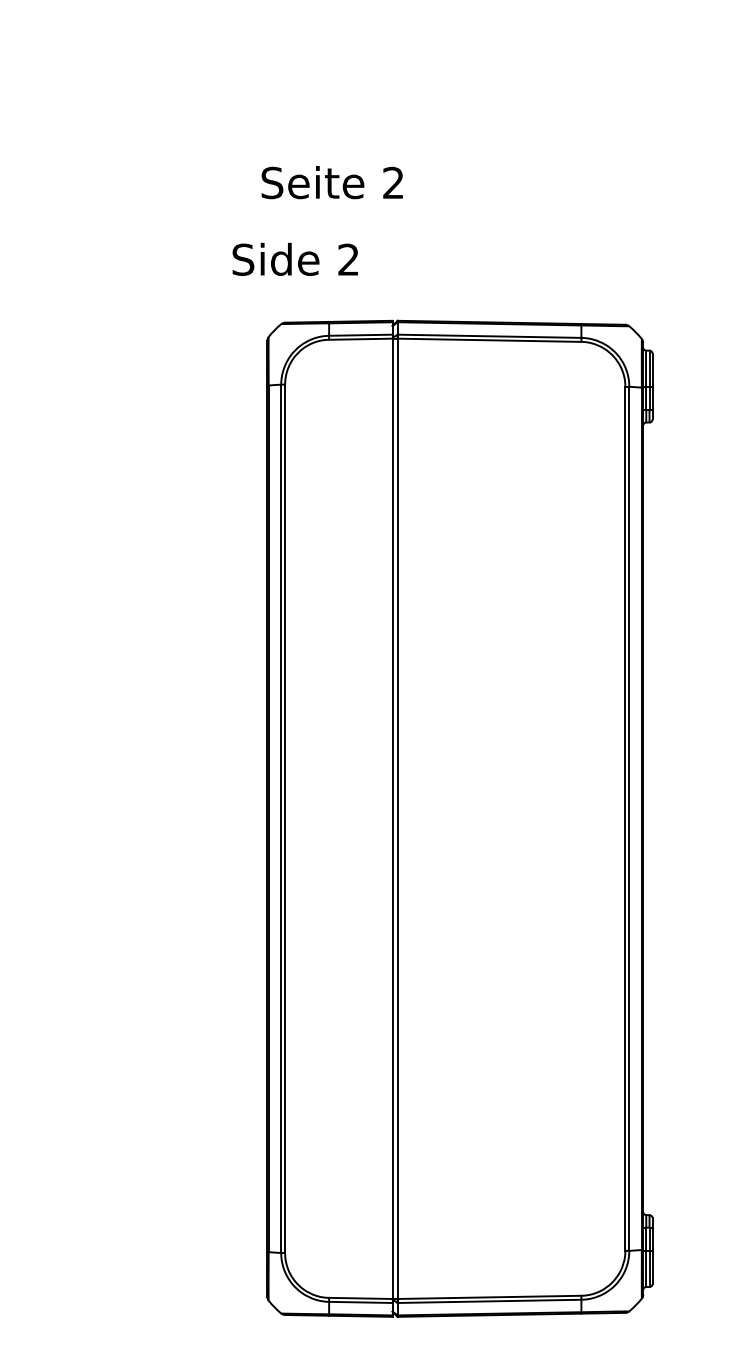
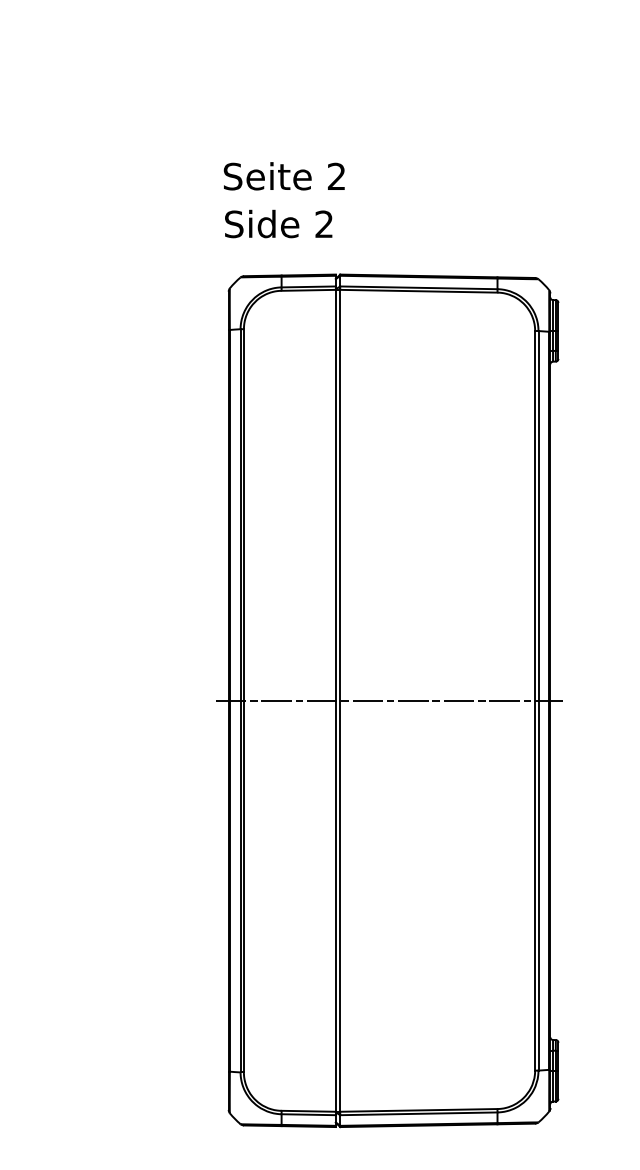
text: (331, 182) -> (283, 176), moved
text: (295, 258) -> (278, 223), moved
line: (454, 818) -> (388, 700), added

